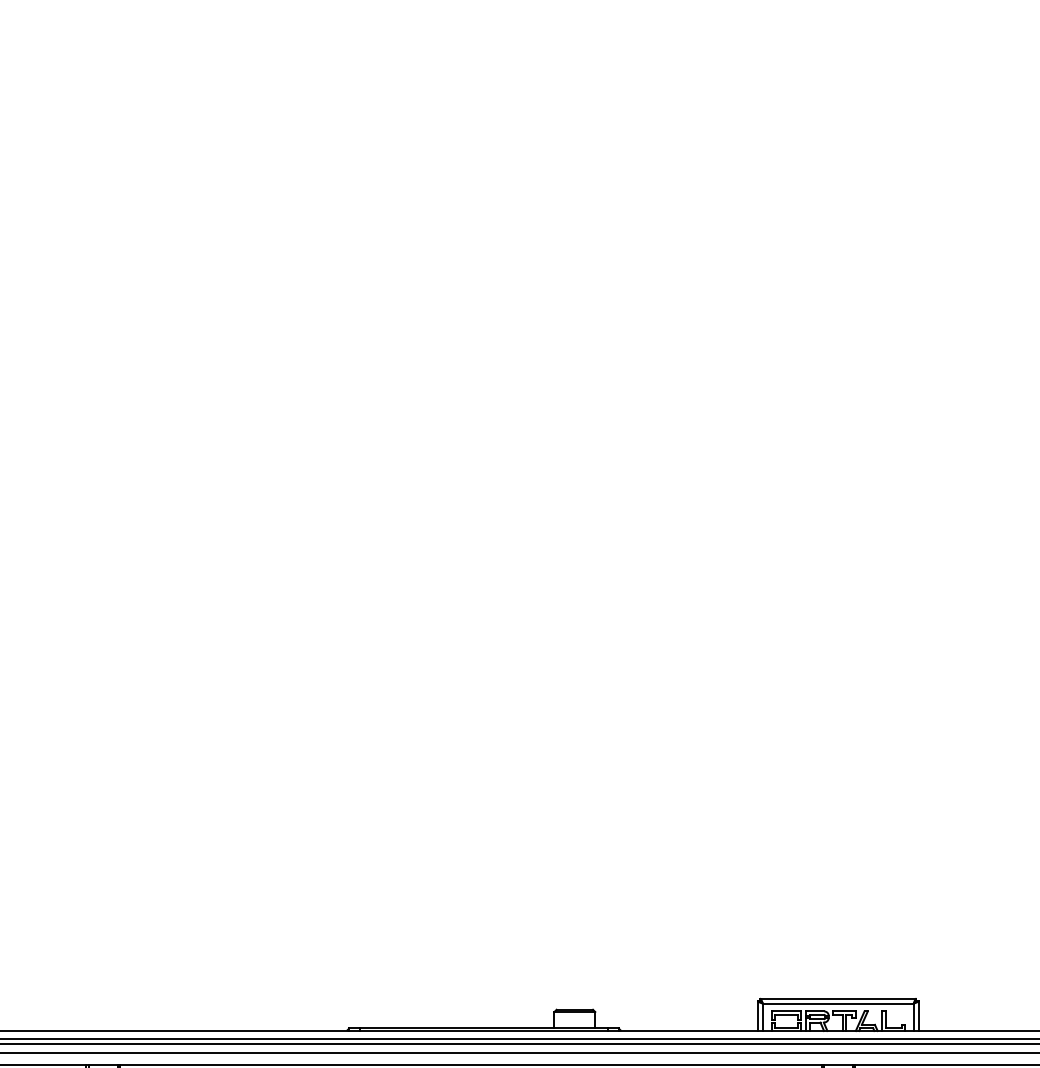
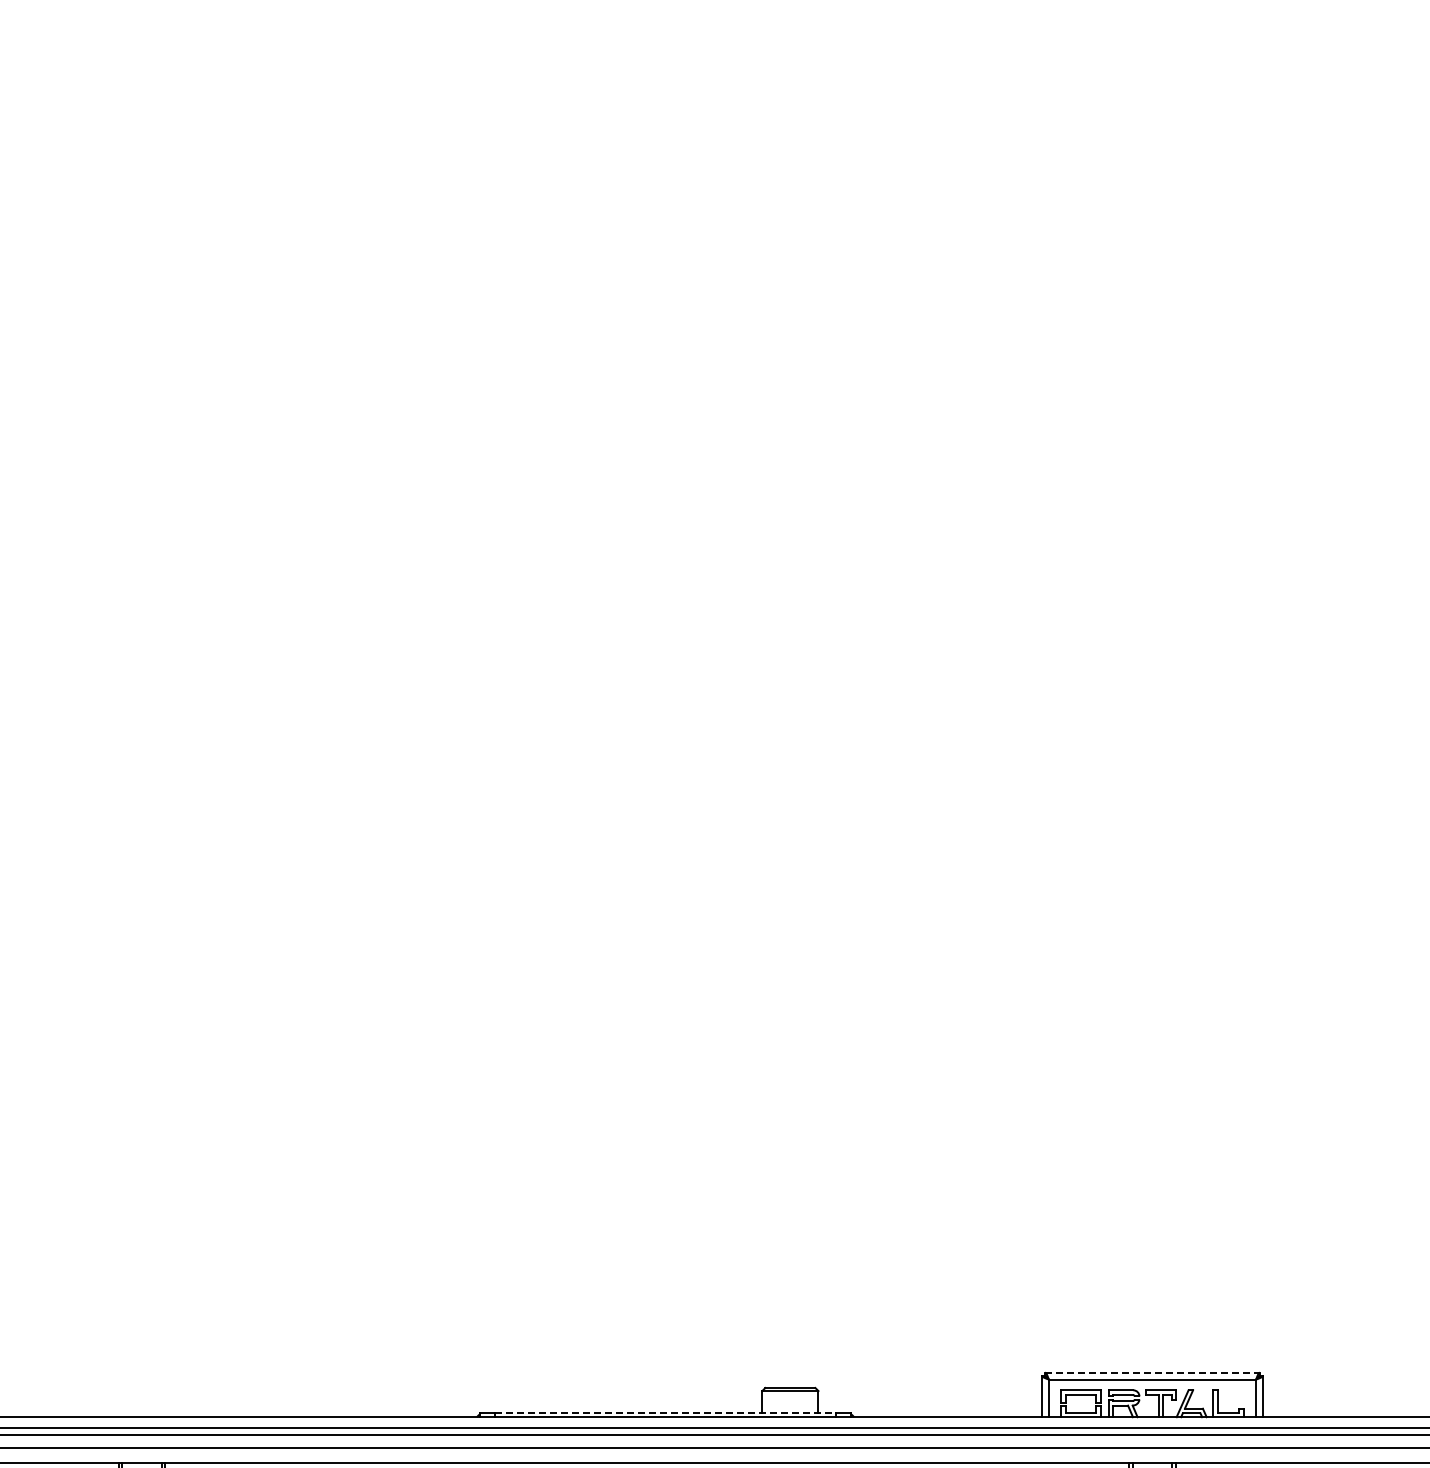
line: (839, 998) -> (1153, 1372), solid -> dashed
line: (484, 1027) -> (666, 1412), solid -> dashed

